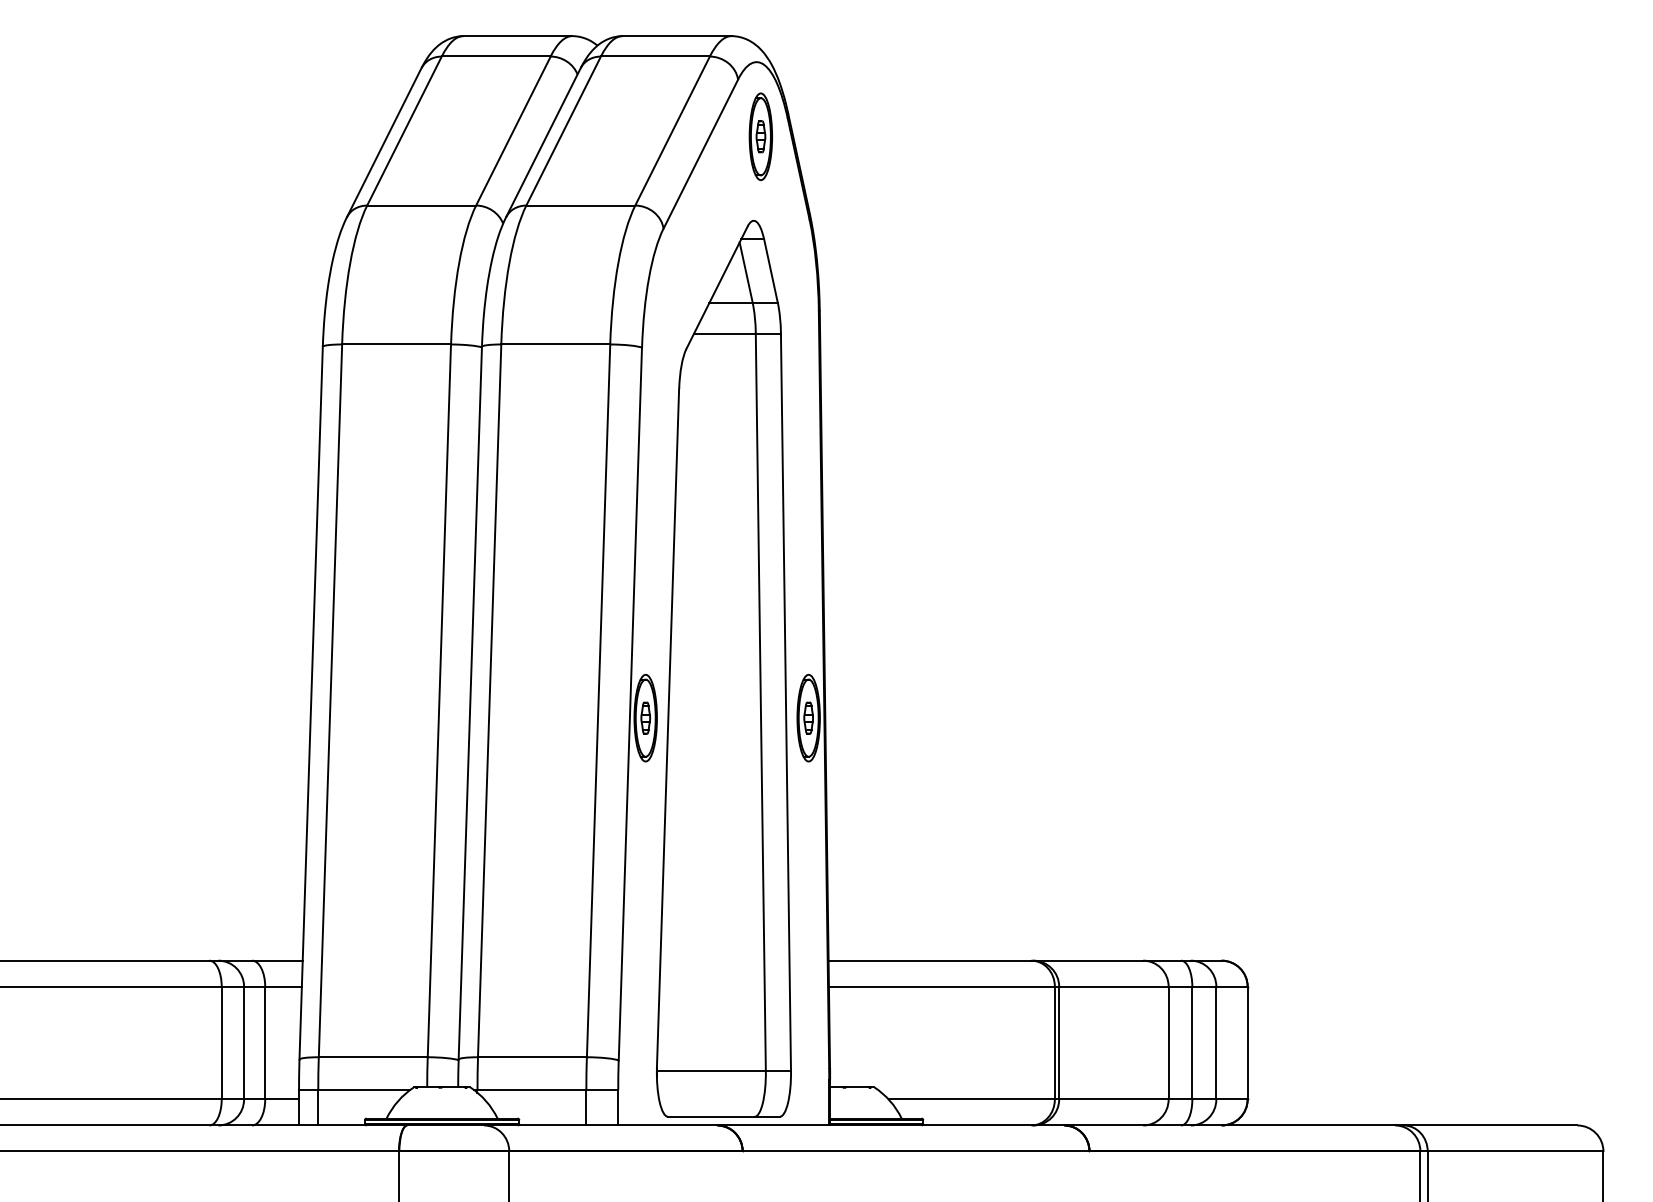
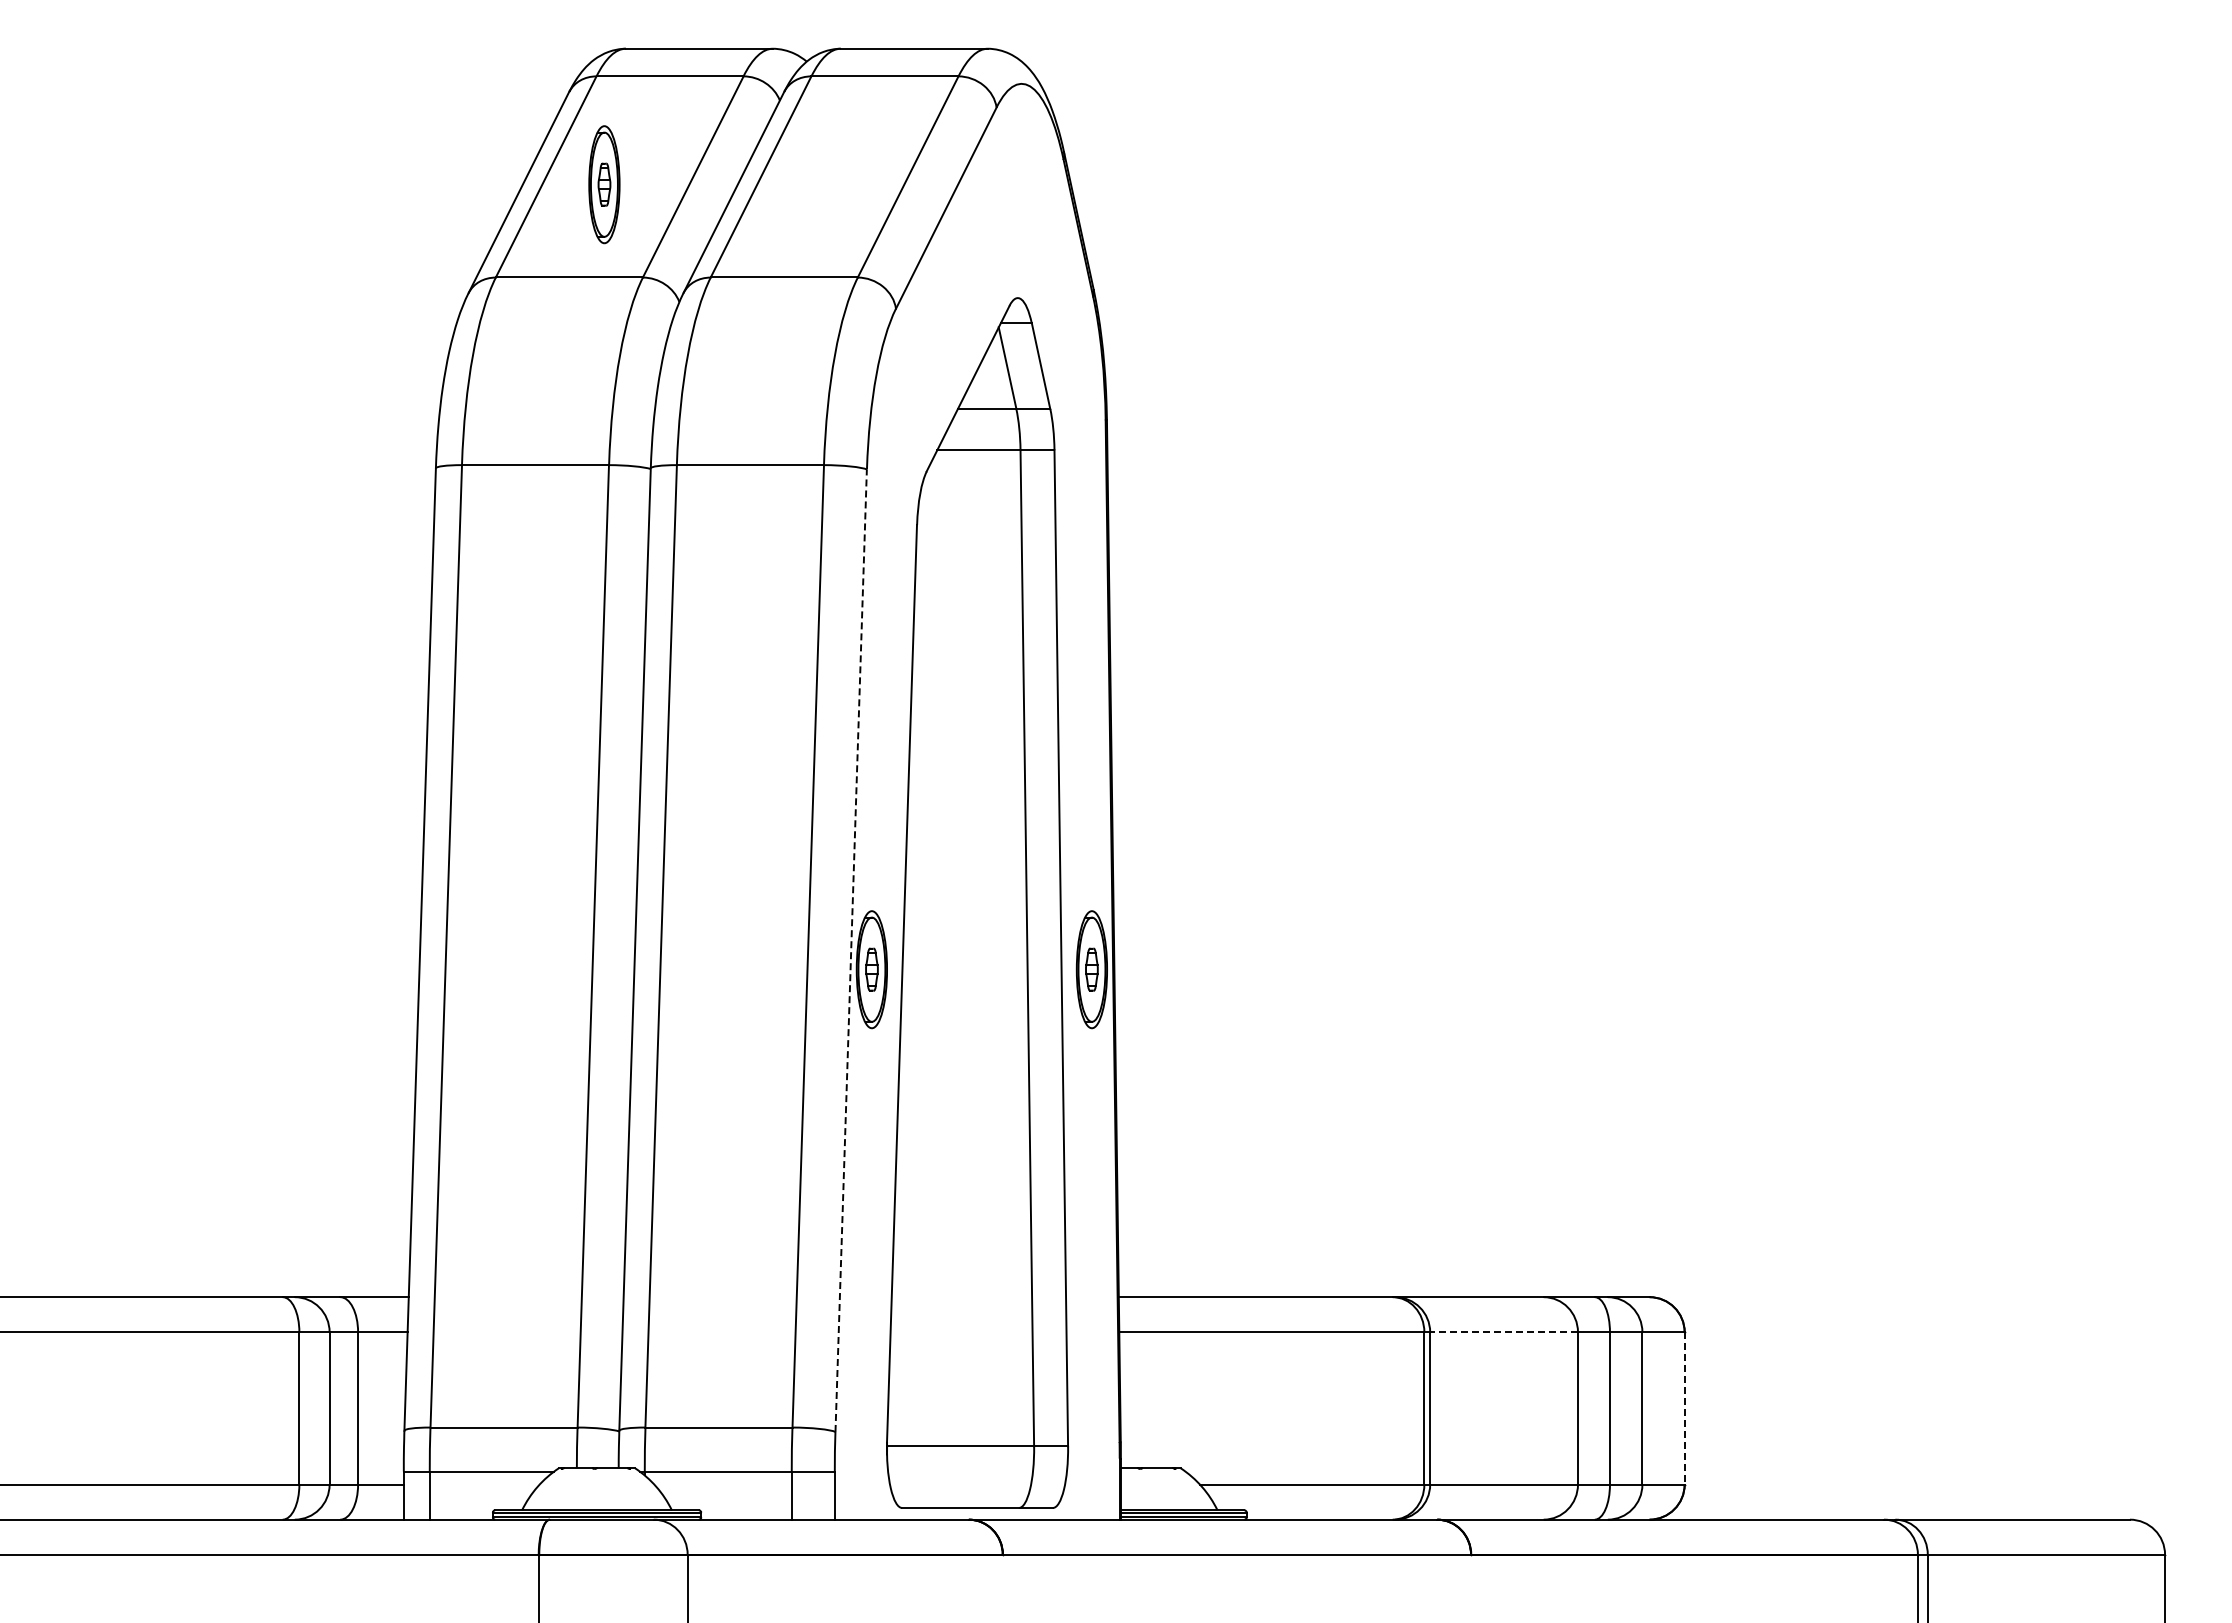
part: (760, 136) -> (604, 184), moved
line: (630, 703) -> (851, 950), solid -> dashed
line: (1114, 986) -> (1504, 1332), solid -> dashed
line: (1247, 1043) -> (1684, 1408), solid -> dashed

